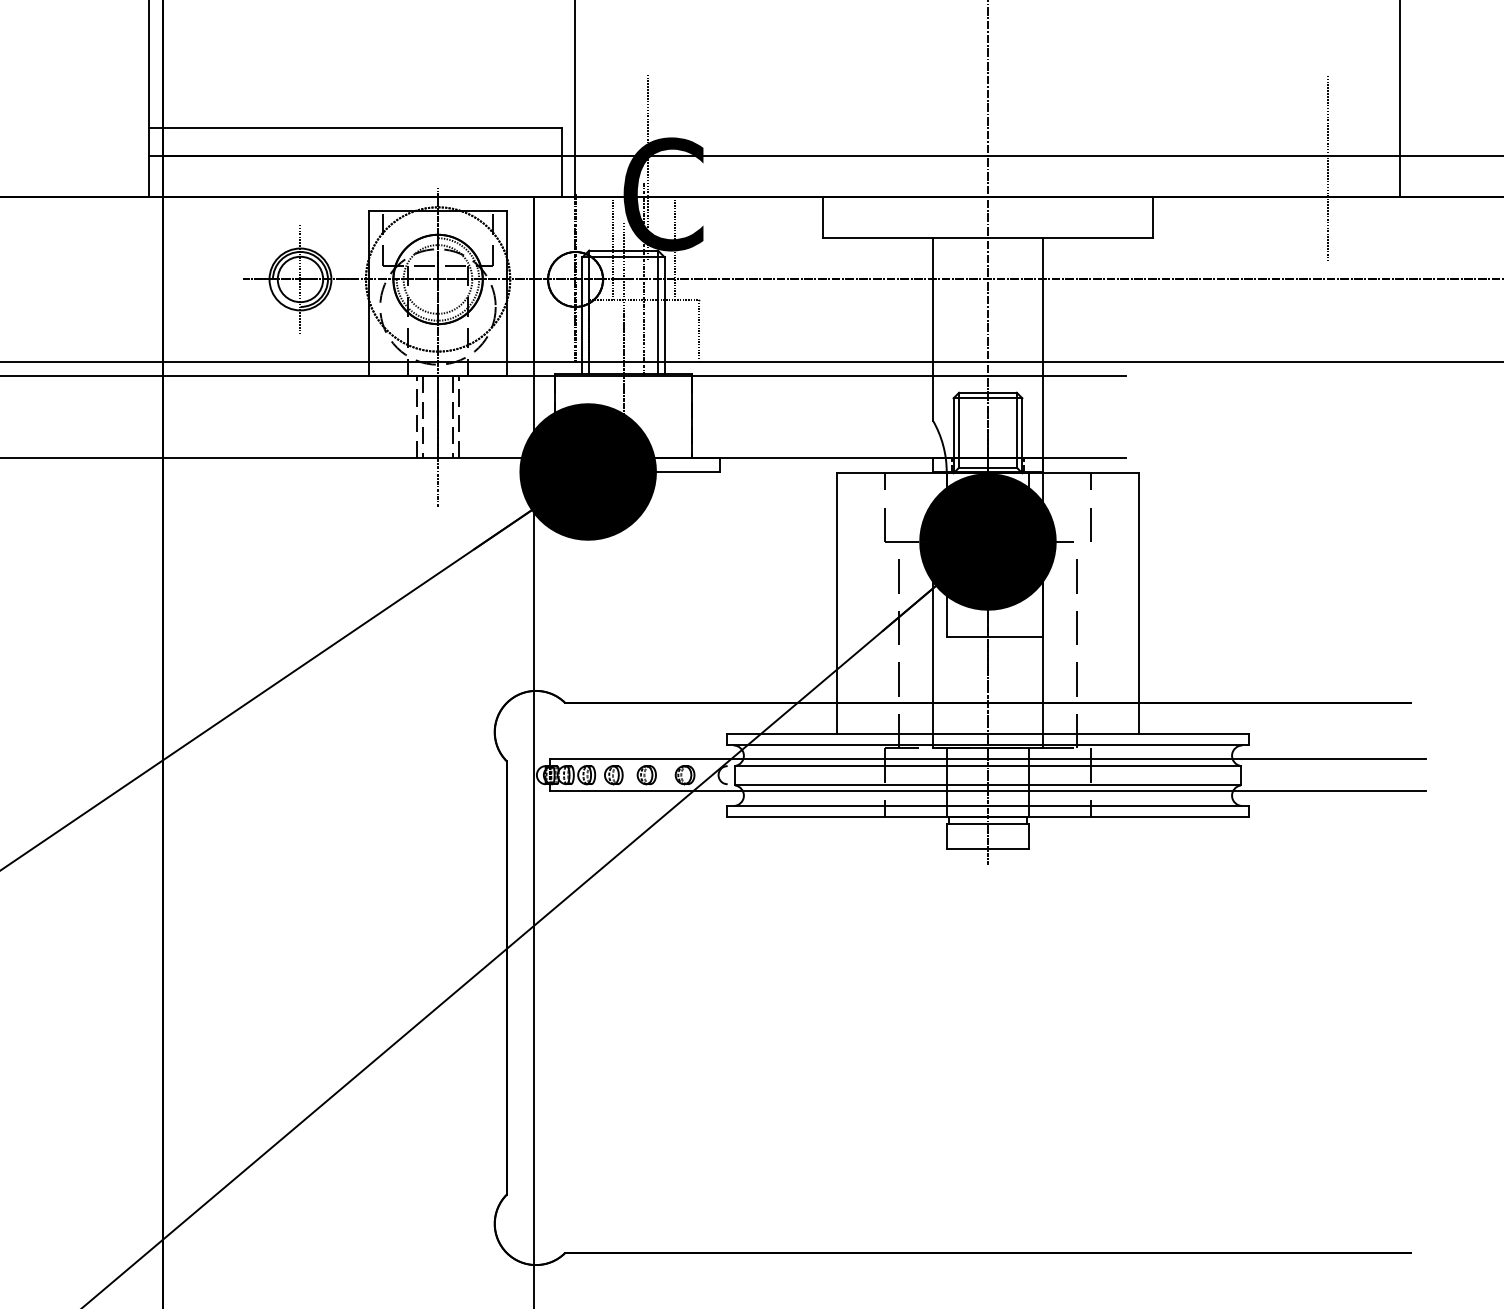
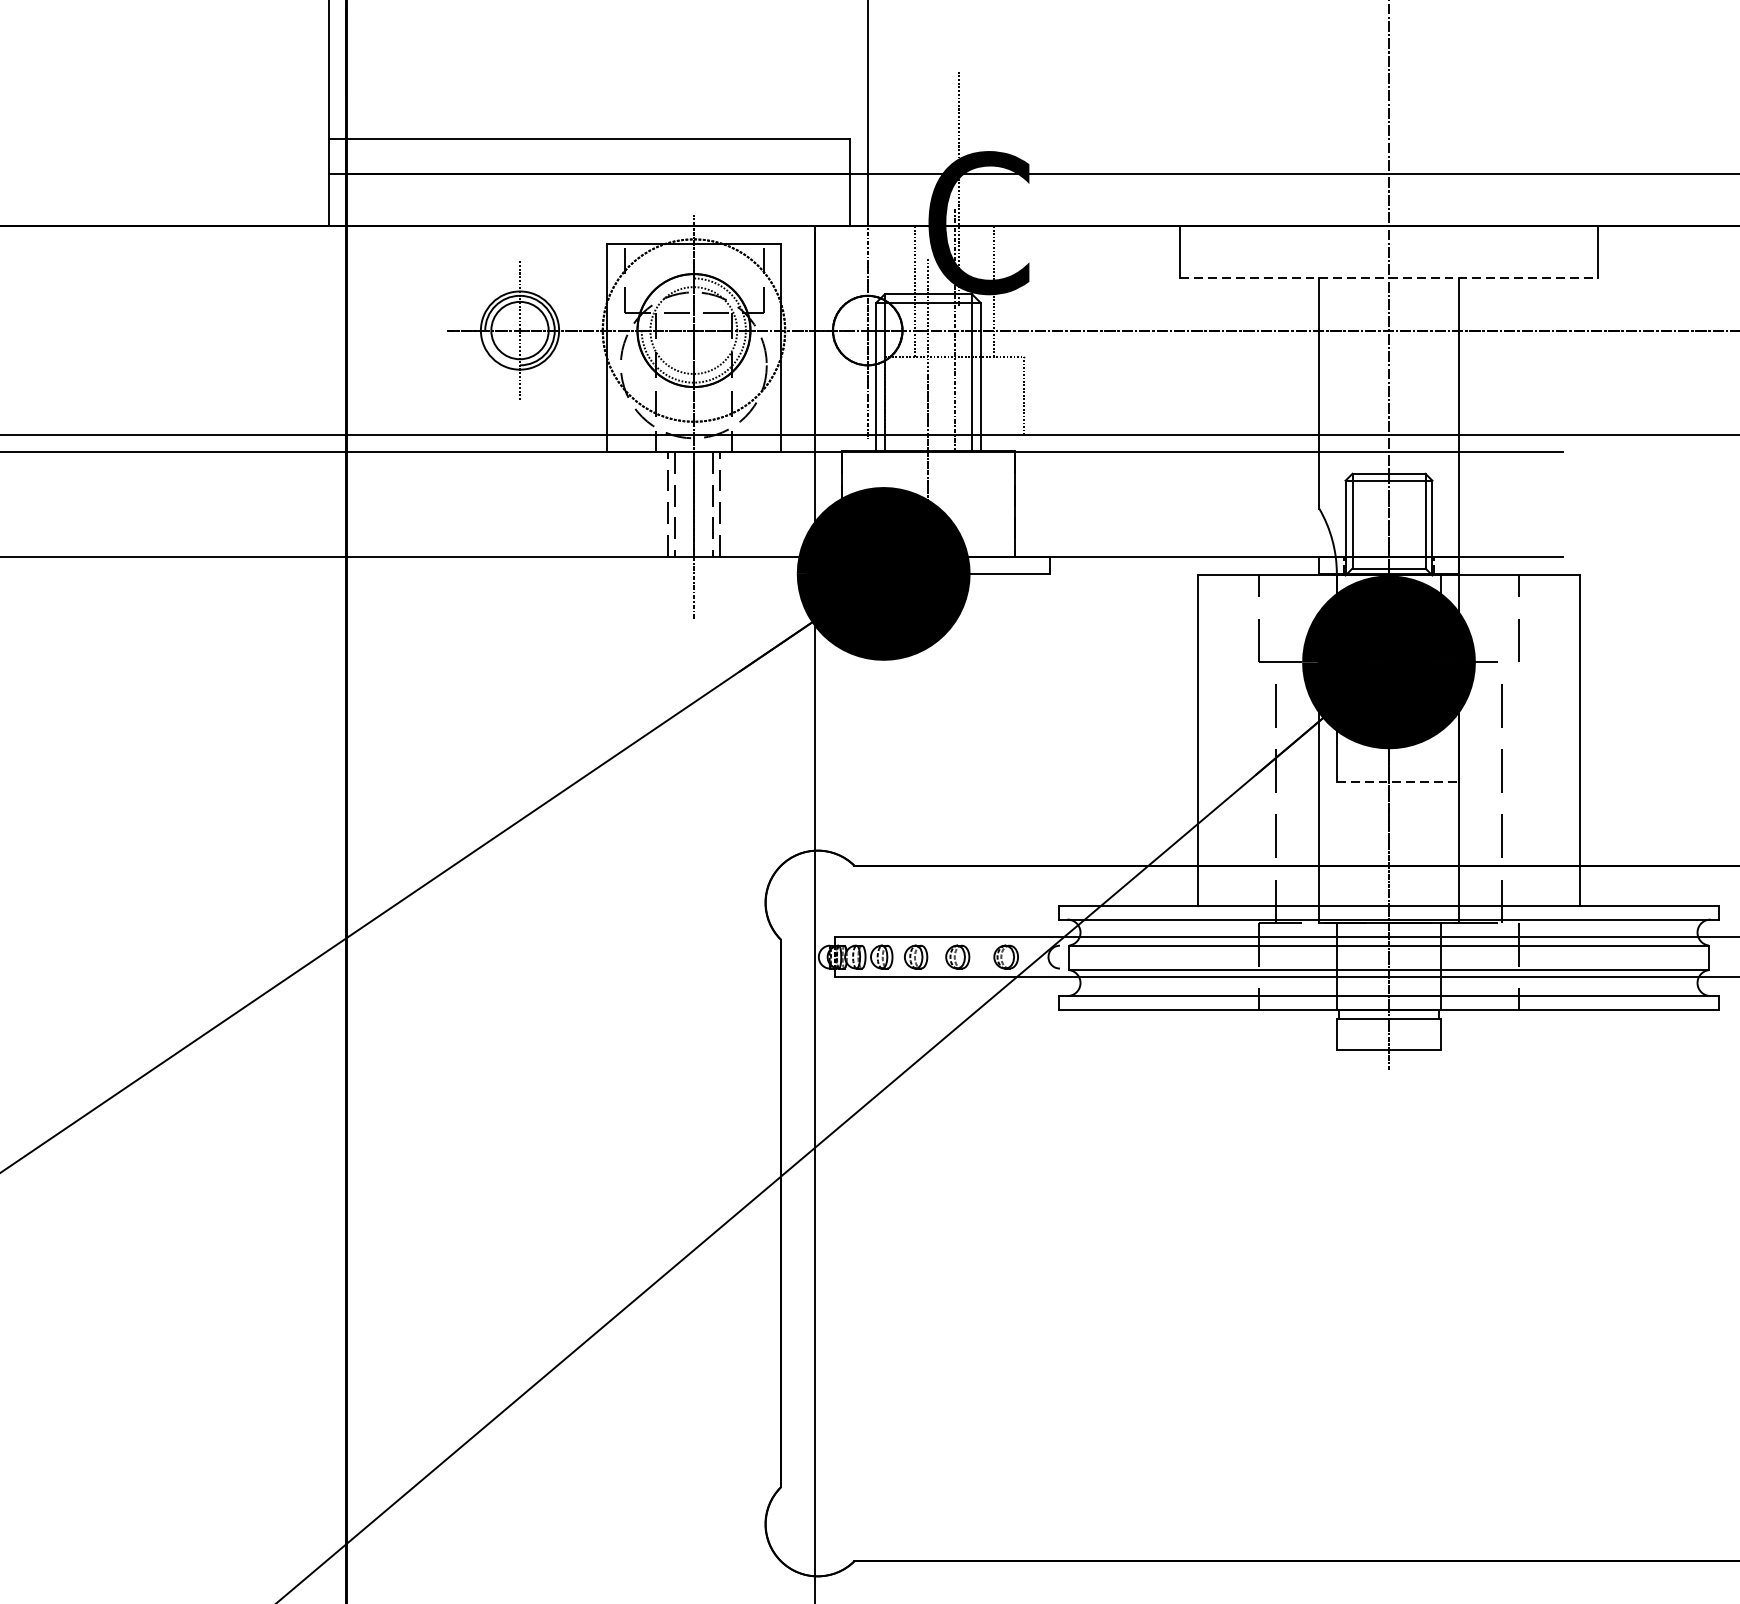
line: (988, 238) -> (1389, 278), solid -> dashed
line: (995, 637) -> (1398, 783), solid -> dashed

